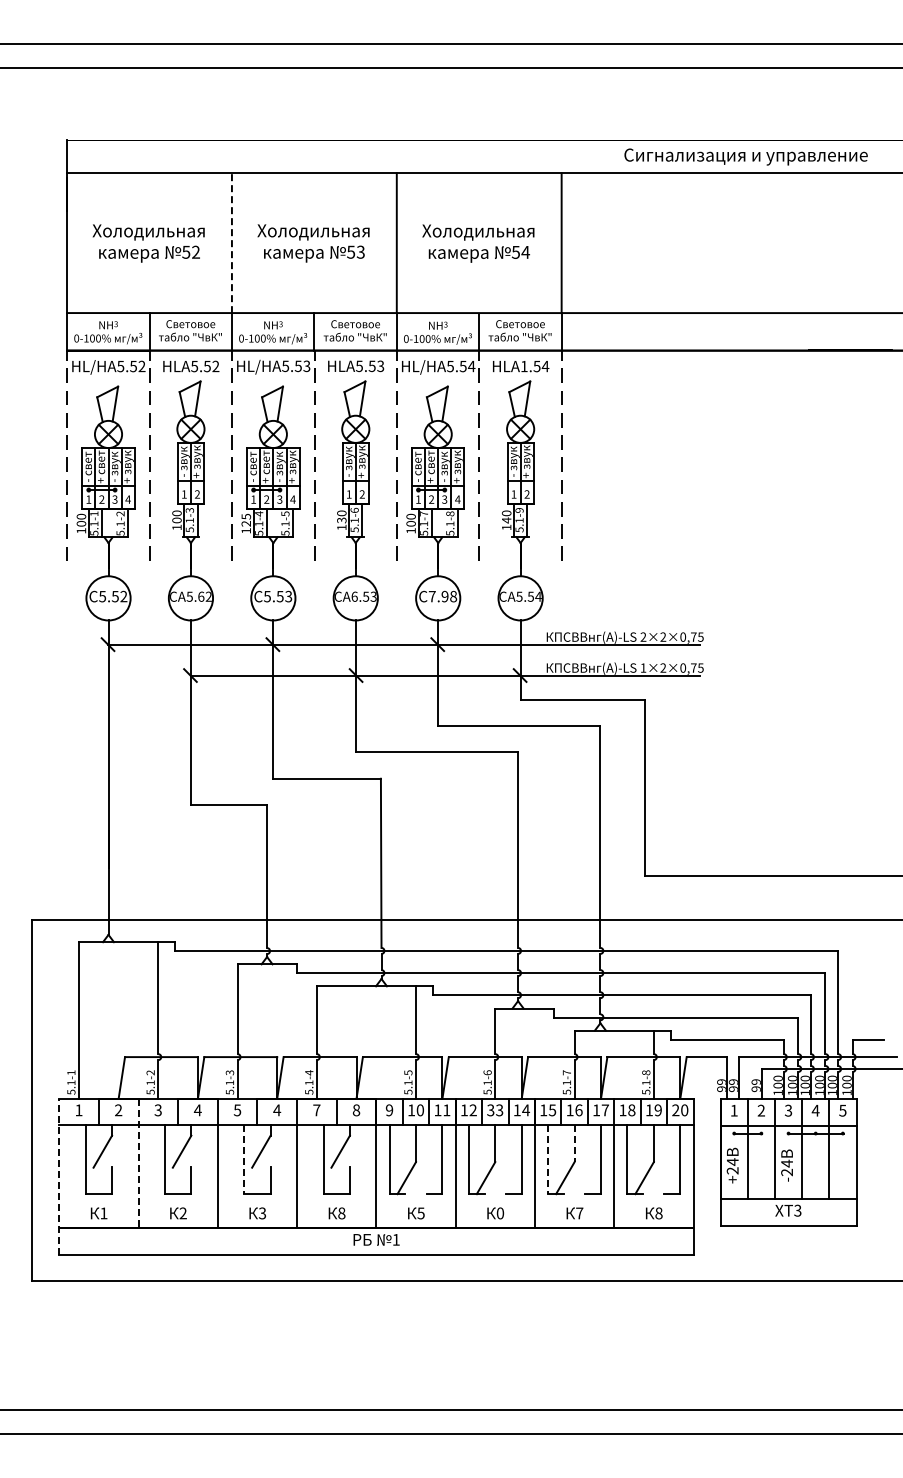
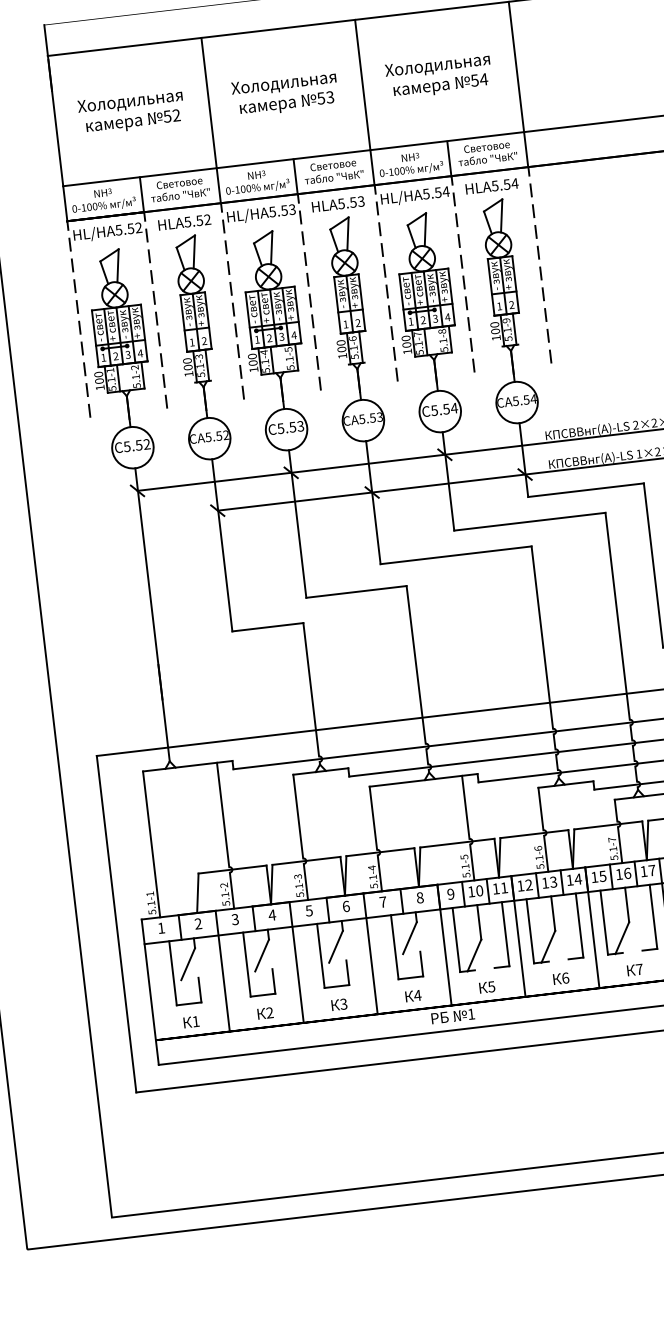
line: (231, 243) -> (208, 103), dashed -> solid
text: (523, 366) -> (494, 186), HLA1.54 -> HLA5.54
text: (246, 519) -> (252, 359), 125 -> 100
text: (341, 520) -> (341, 349), 130 -> 100
text: (506, 520) -> (495, 331), 140 -> 100
text: (201, 596) -> (219, 435), 5.62 -> 5.52
text: (354, 596) -> (362, 419), 6.53 -> 5.53
text: (442, 596) -> (444, 409), 7.98 -> 5.54
text: (277, 1110) -> (346, 906), 4 -> 6
text: (490, 1110) -> (545, 883), 33 -> 13
line: (574, 1143) -> (627, 904), dashed -> solid
line: (244, 1159) -> (321, 955), dashed -> solid
line: (548, 1159) -> (604, 922), dashed -> solid
line: (138, 1163) -> (222, 971), dashed -> solid
line: (59, 1176) -> (150, 992), dashed -> solid
text: (341, 1213) -> (417, 995), 8 -> 4
text: (500, 1213) -> (565, 978), 0 -> 6

